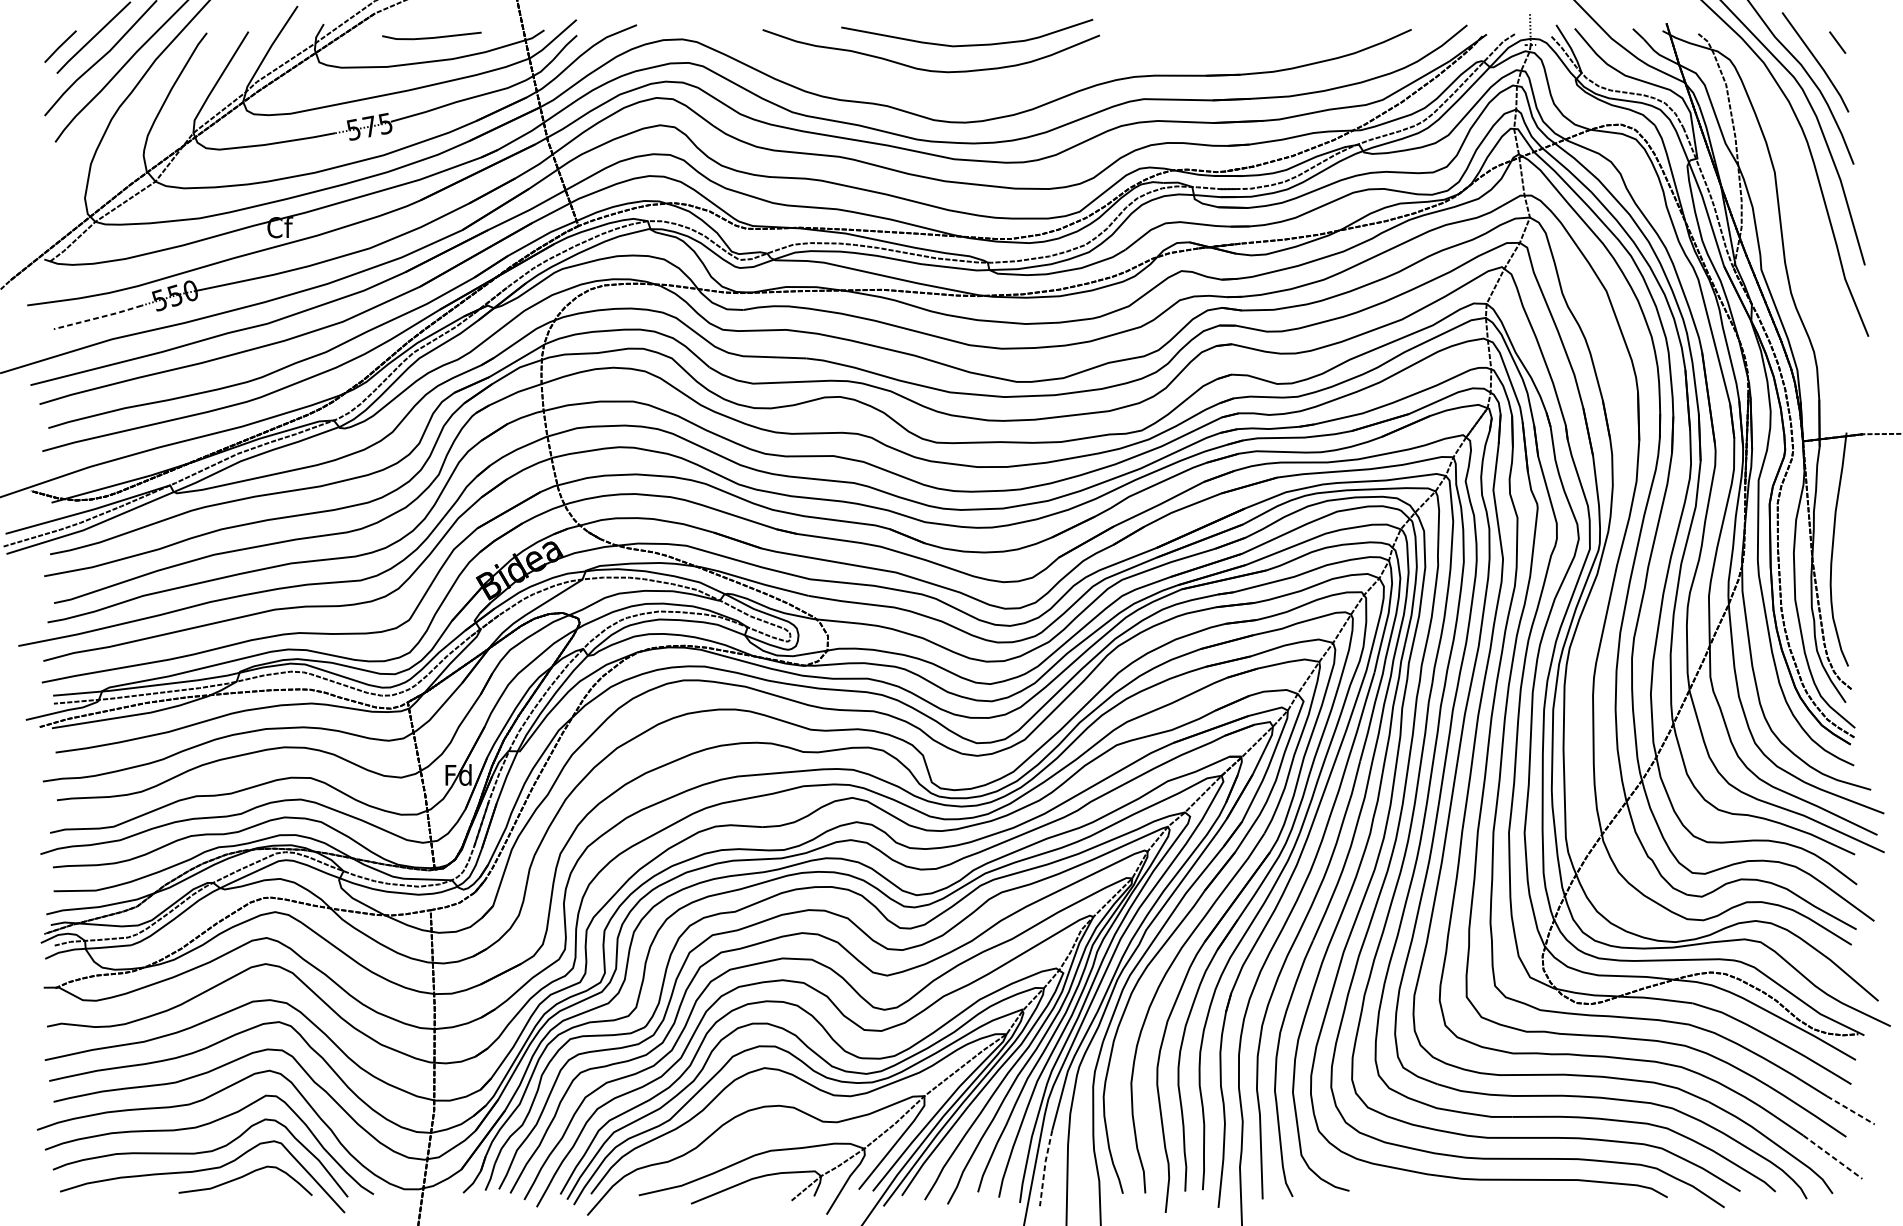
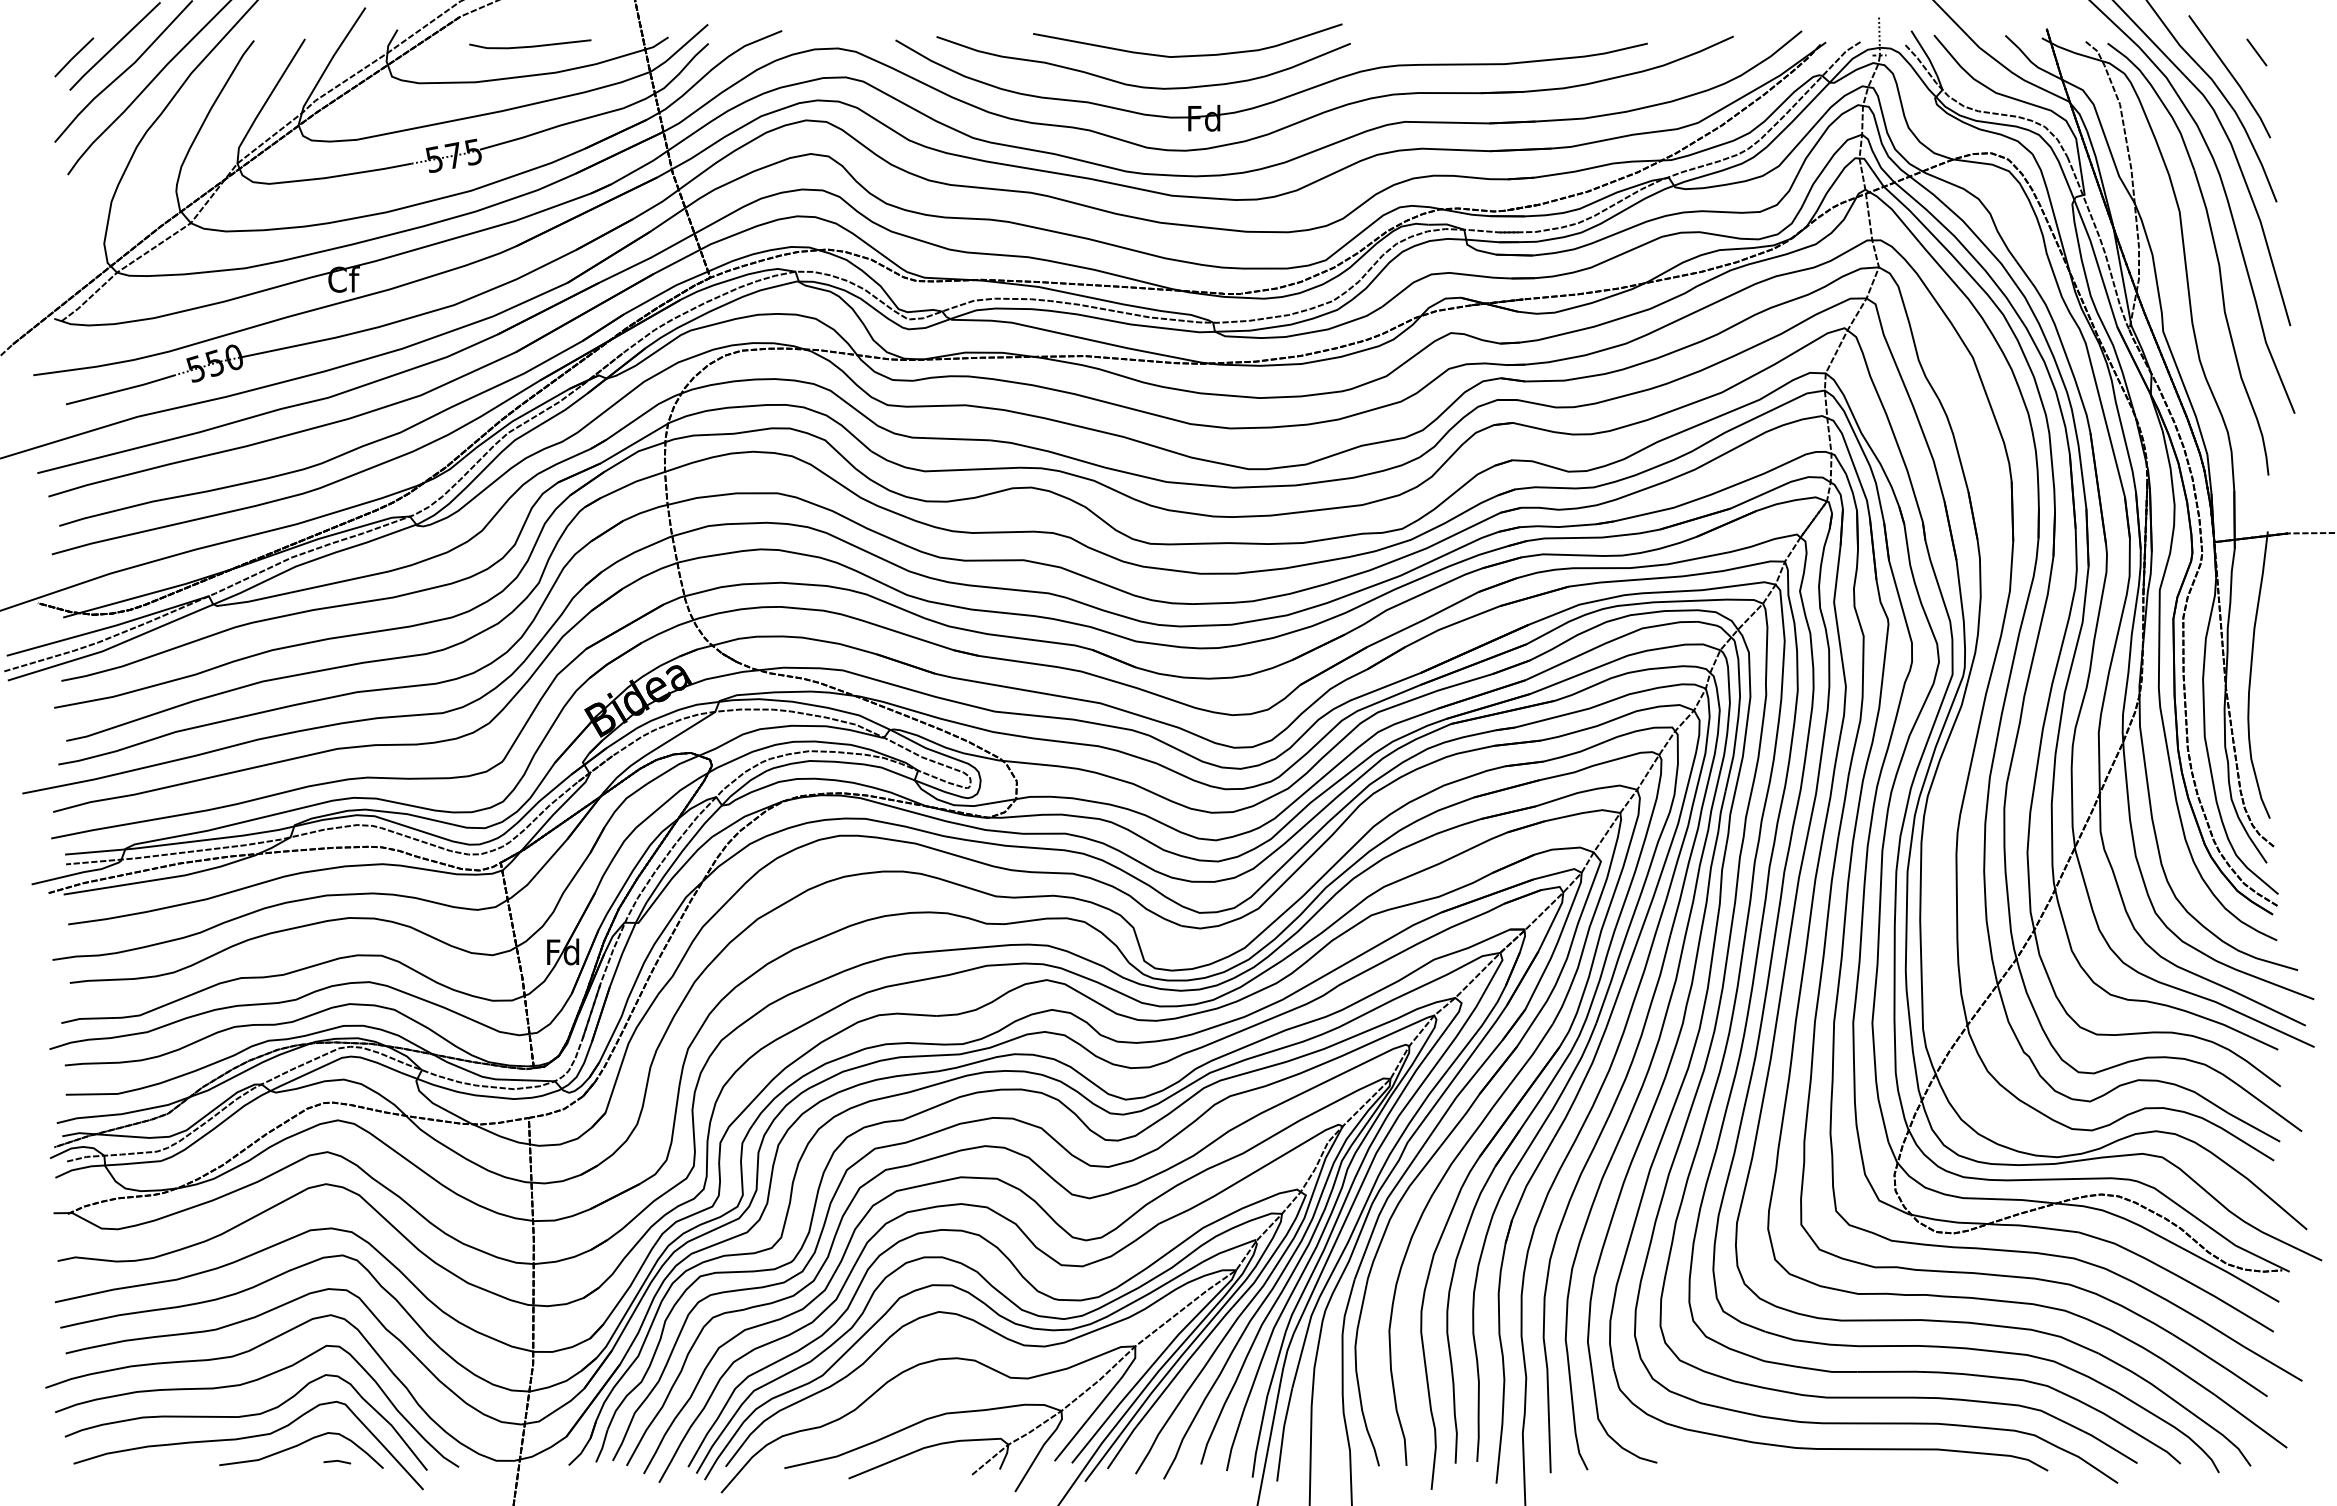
part: (1039, 80) -> (1276, 99), added
part: (1803, 207) -> (2215, 254), added
line: (98, 317) -> (120, 390), dashed -> solid
line: (1851, 1110) -> (2273, 1363), dashed -> solid
line: (1832, 1157) -> (2250, 1421), dashed -> solid
line: (1045, 1167) -> (1283, 1434), dashed -> solid
line: (274, 1189) -> (337, 1461), added

